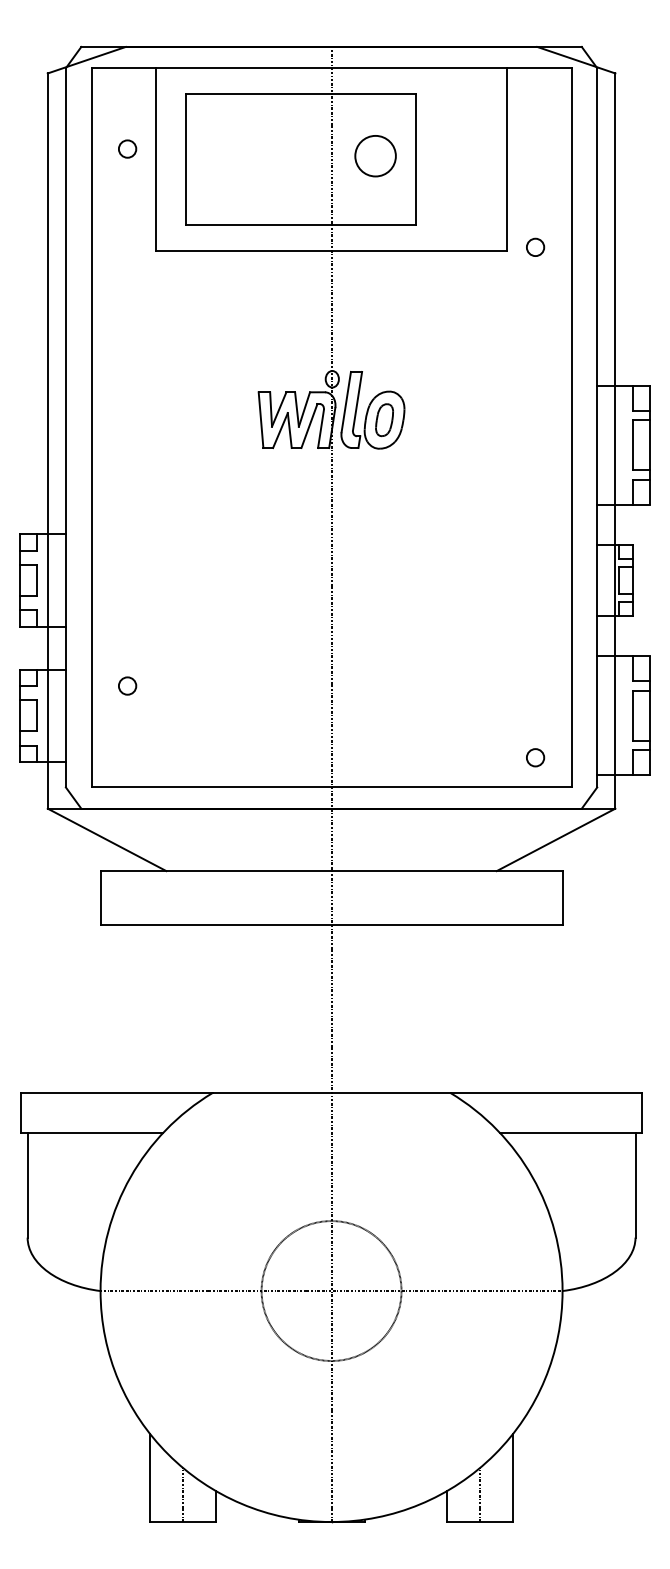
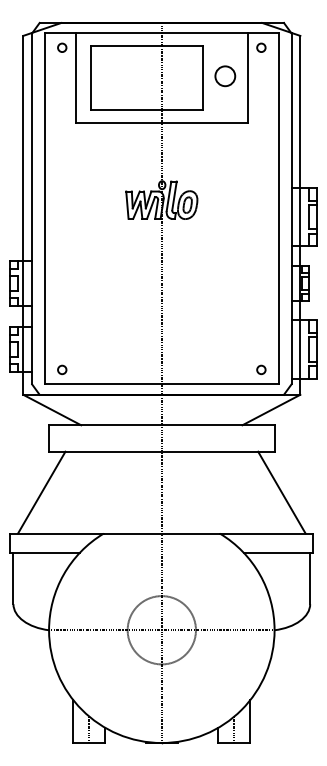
circle: (128, 148) -> (62, 47), moved
circle: (375, 156) -> (225, 76), moved
circle: (535, 246) -> (261, 47), moved
circle: (128, 685) -> (62, 369), moved
line: (85, 1008) -> (41, 492), added
line: (576, 1008) -> (281, 492), added

